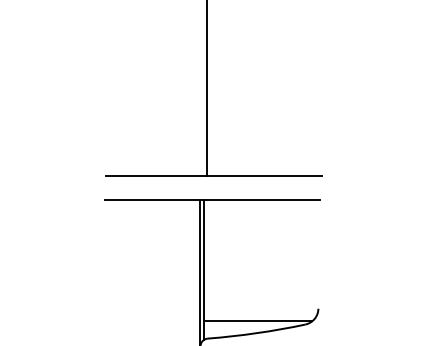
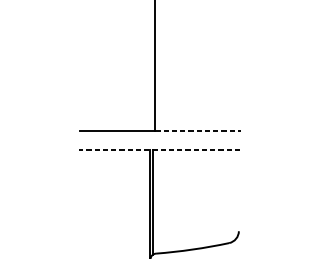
line: (264, 175) -> (198, 131), solid -> dashed
line: (212, 200) -> (159, 150), solid -> dashed
line: (257, 321) -> (193, 240), removed

